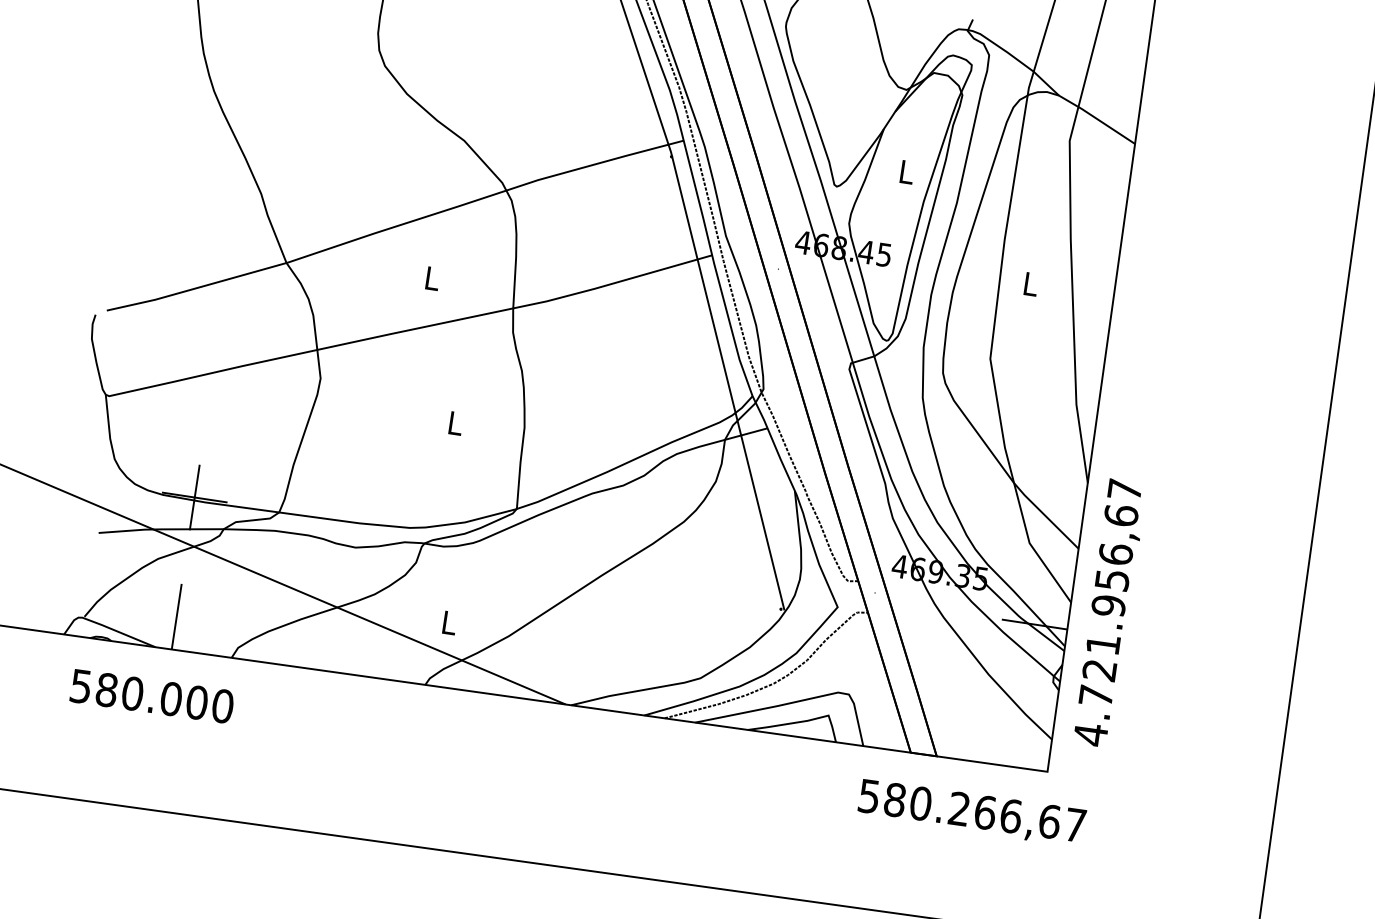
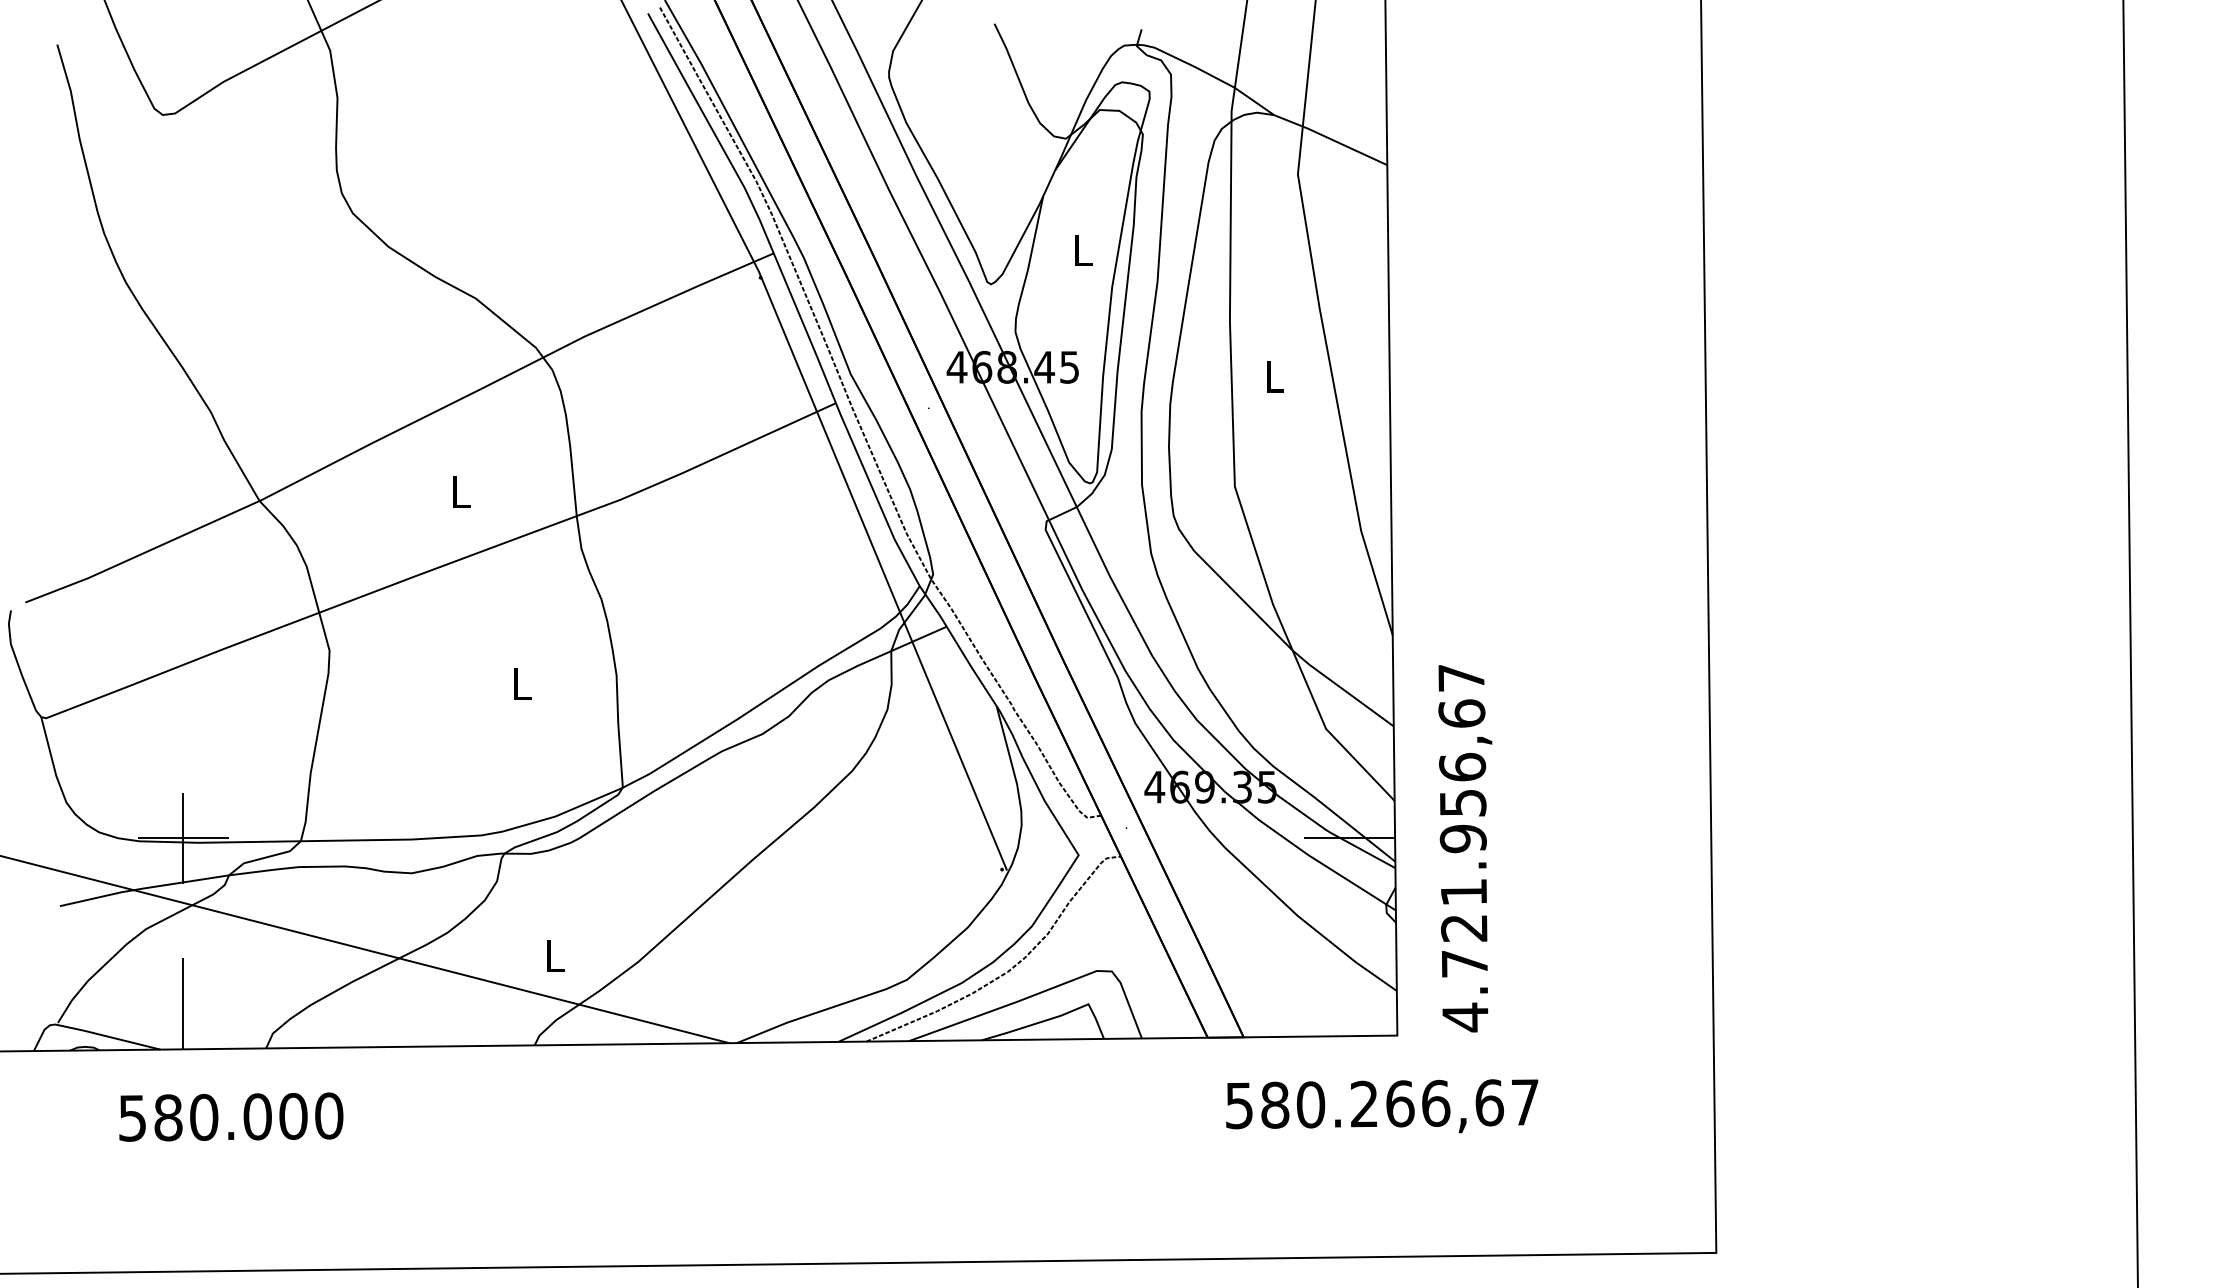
text: (1109, 613) -> (1465, 848), moved
text: (152, 696) -> (231, 1116), moved
text: (972, 812) -> (1382, 1106), moved

